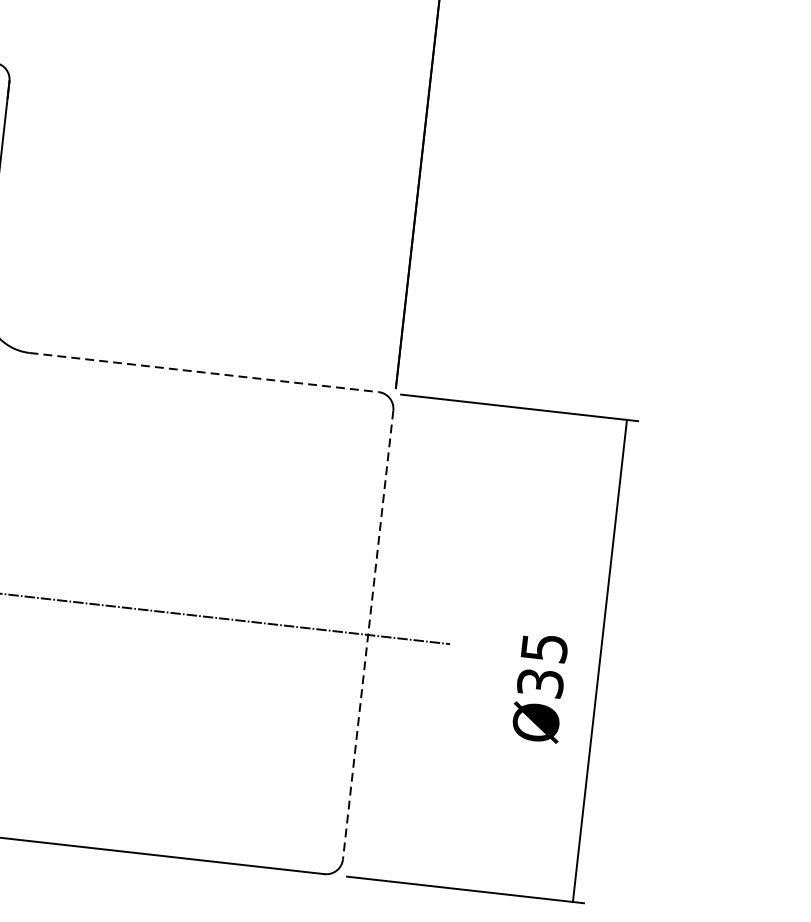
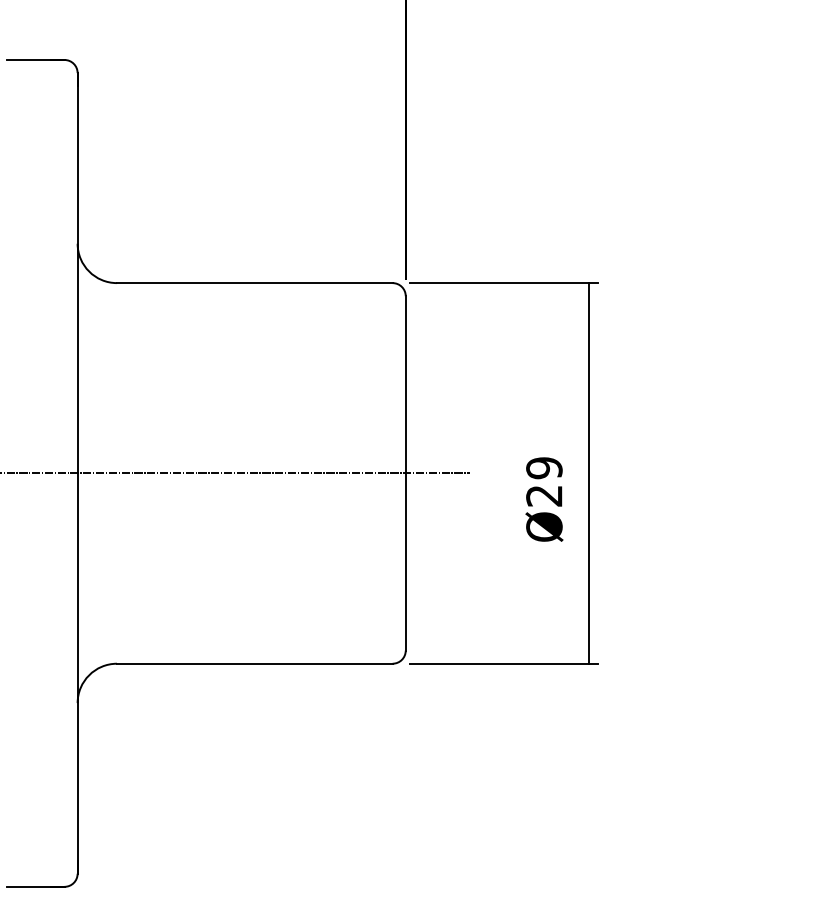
line: (203, 372) -> (254, 283), dashed -> solid
line: (367, 635) -> (405, 473), dashed -> solid
text: (542, 664) -> (544, 481), Ø35 -> Ø29

